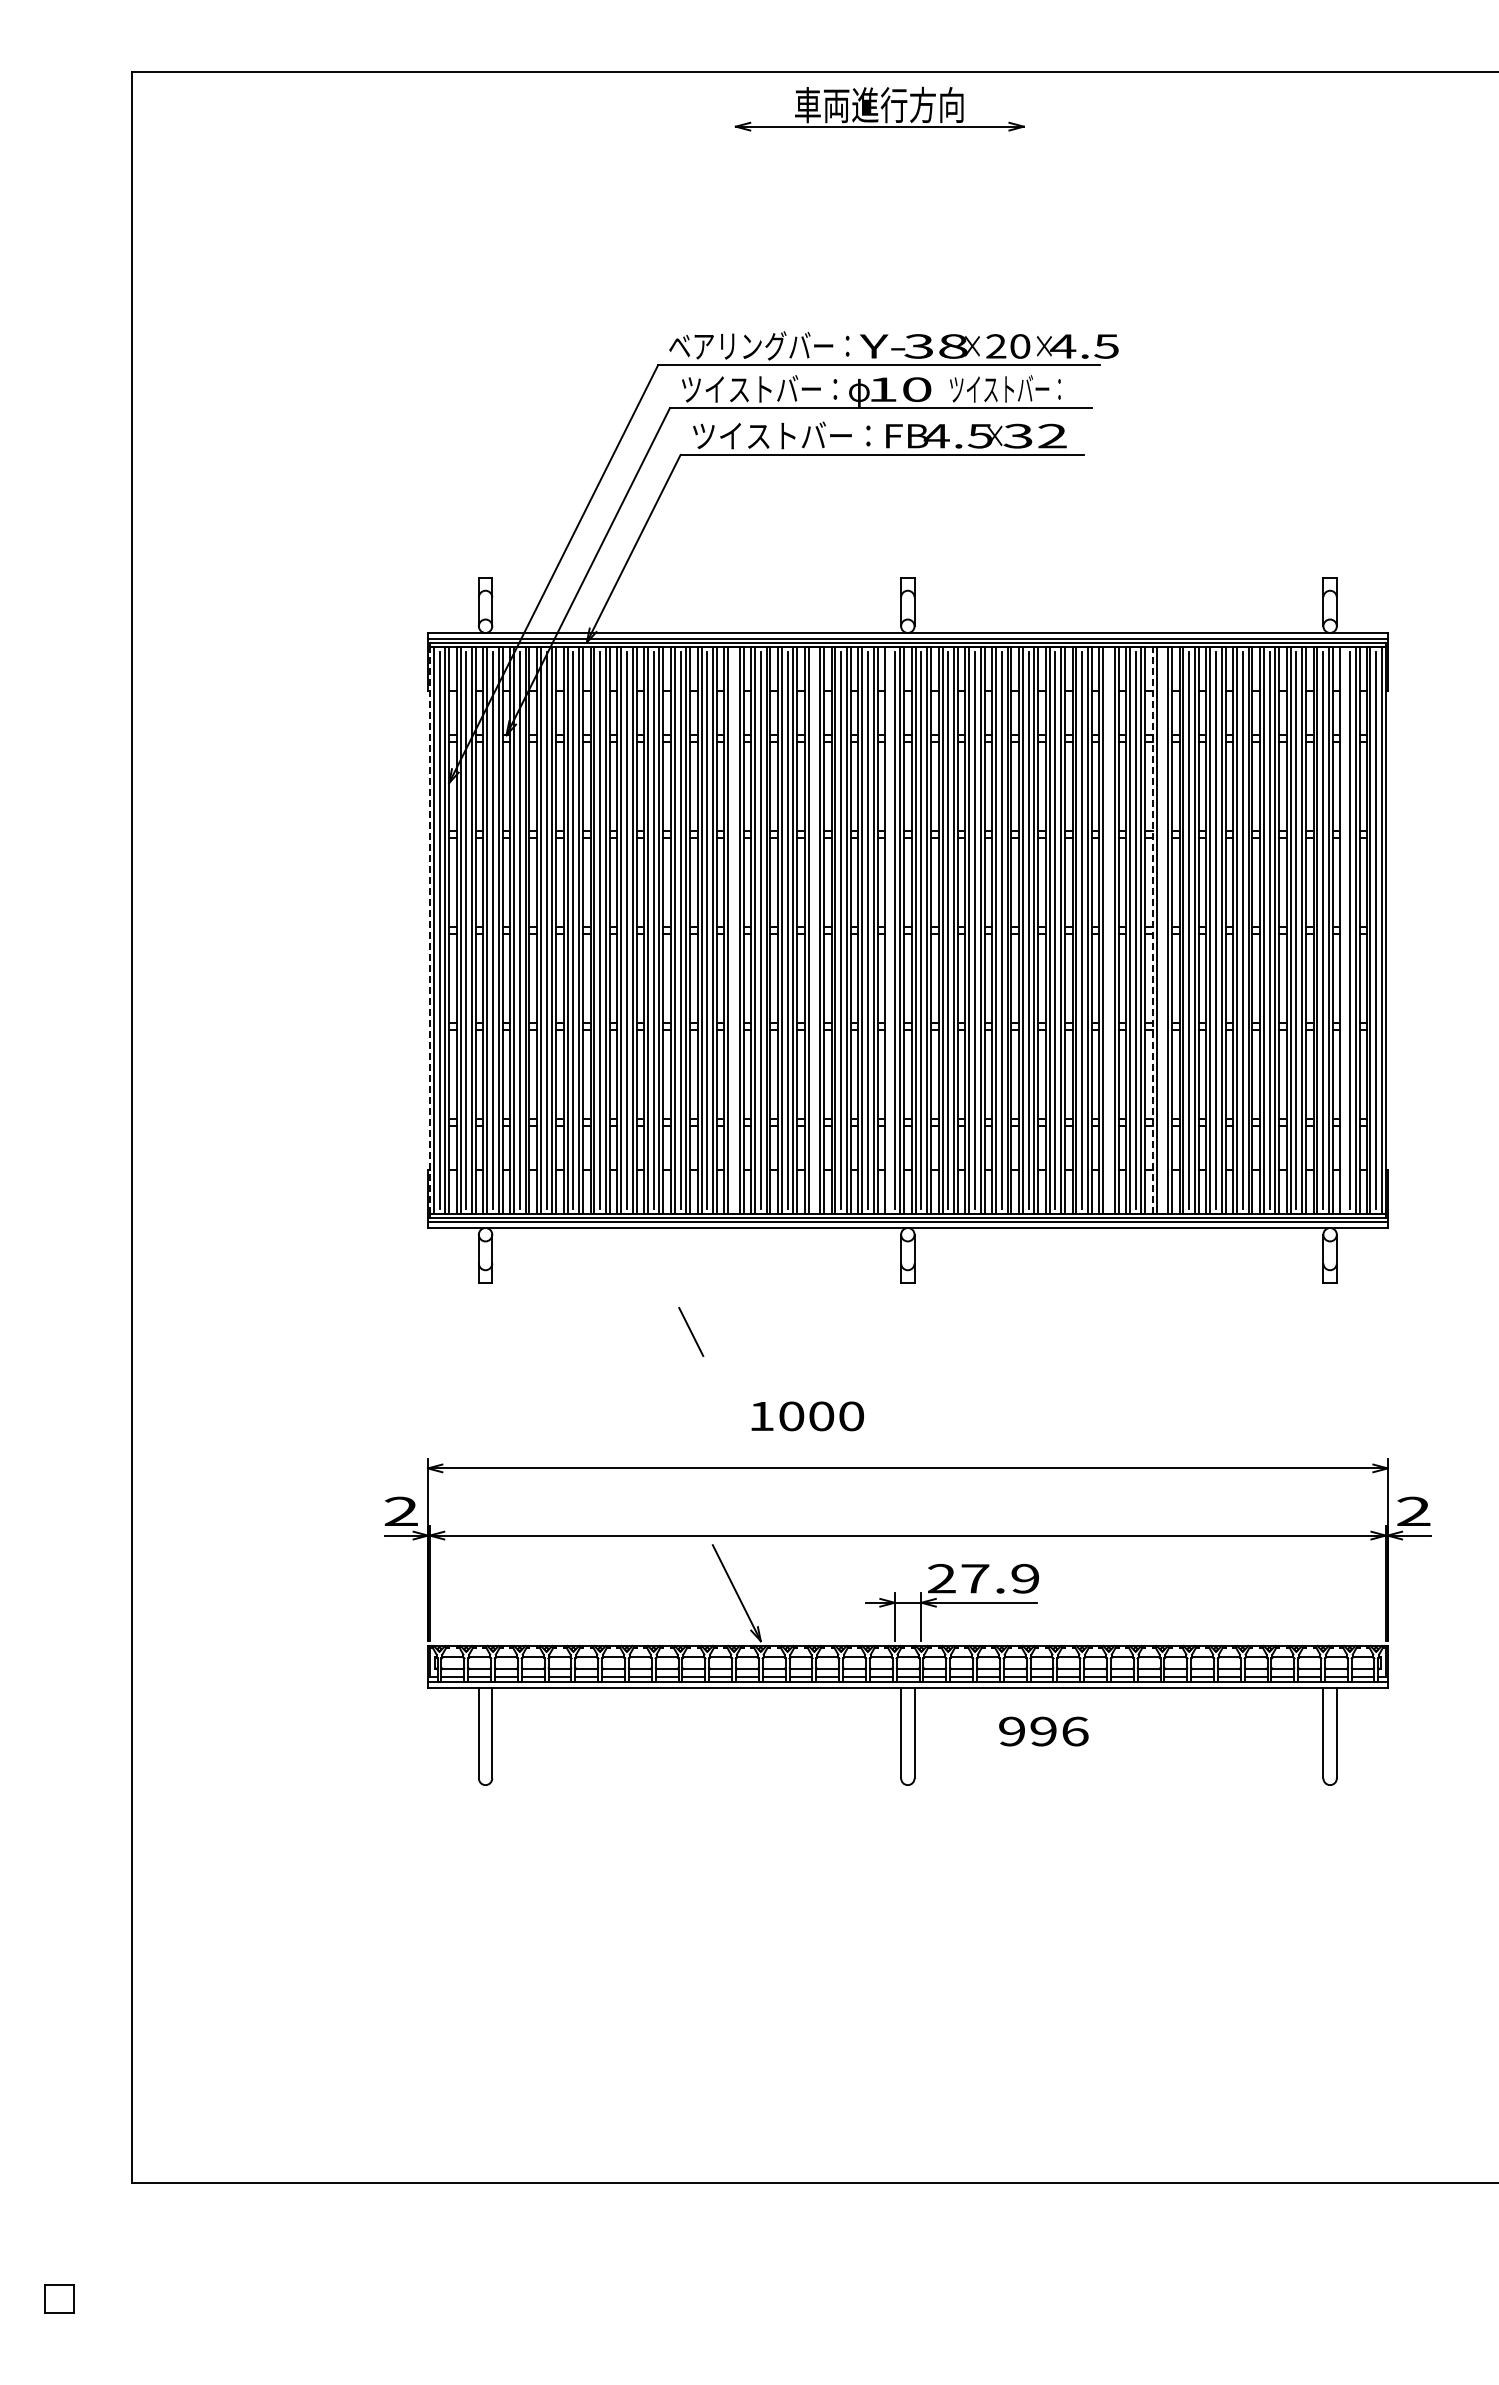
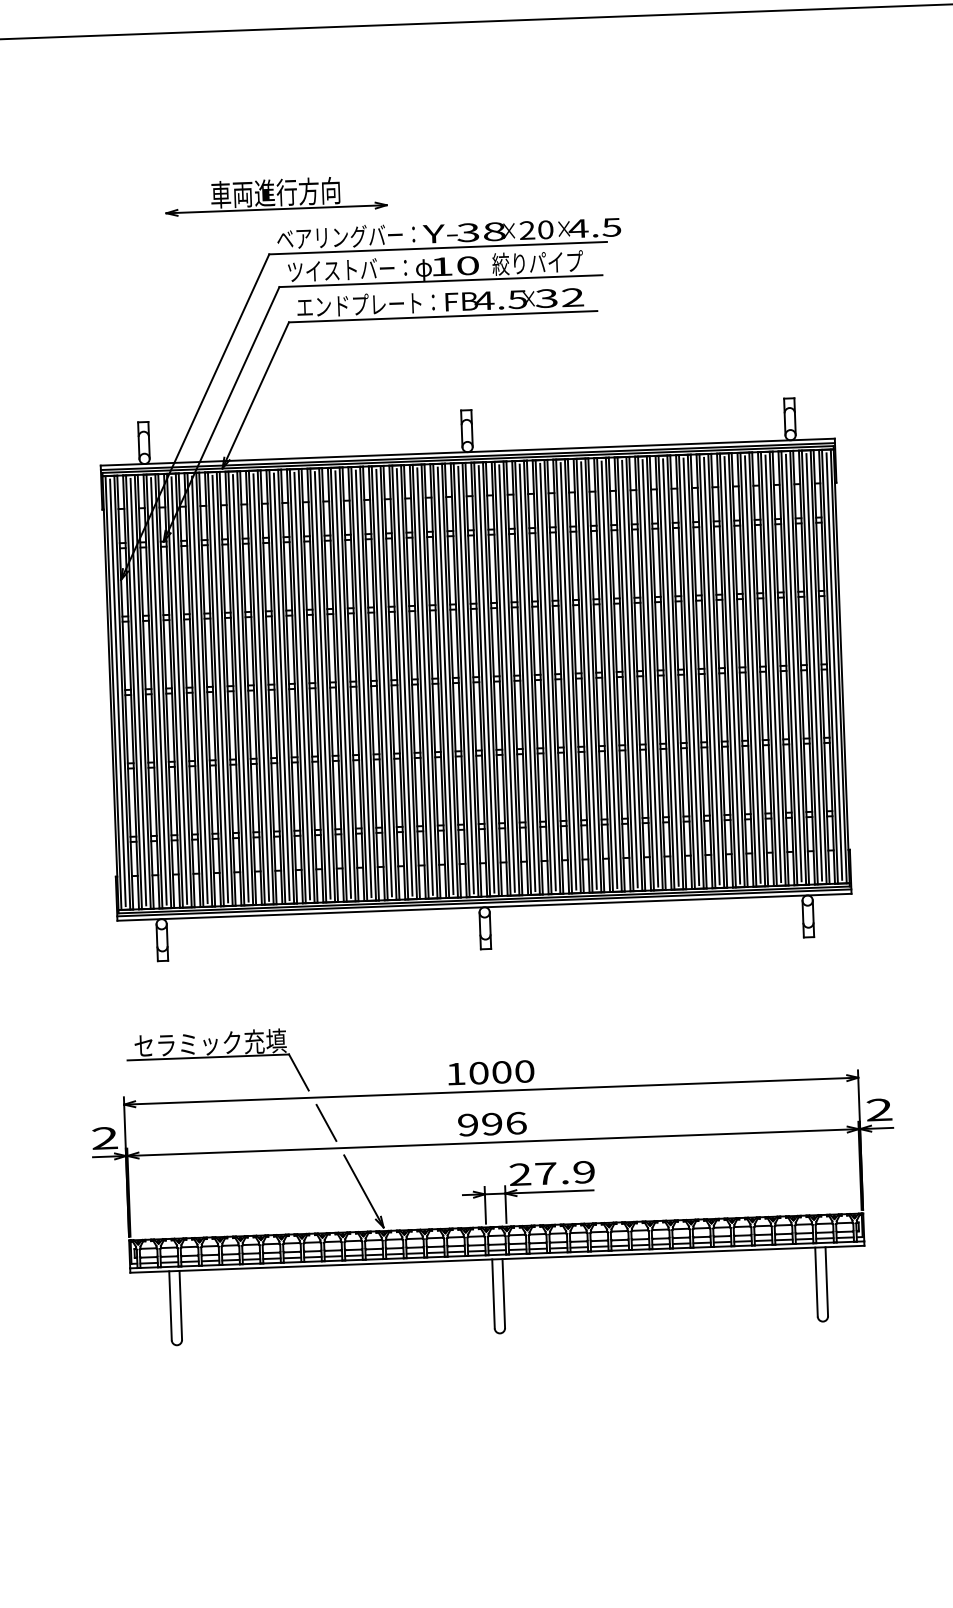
part: (879, 108) -> (275, 195), moved
text: (1008, 389) -> (537, 263), ツイストバー： -> 絞りパイプ
text: (781, 435) -> (365, 304), ツイストバー： -> エンドプレート：
line: (429, 930) -> (110, 693), dashed -> solid
line: (734, 930) -> (343, 684), added
line: (814, 930) -> (404, 682), added
line: (888, 930) -> (461, 680), added
line: (1108, 930) -> (629, 674), added
line: (1152, 930) -> (663, 672), dashed -> solid
line: (1162, 930) -> (670, 672), added
line: (1344, 930) -> (810, 667), added
line: (691, 1331) -> (326, 1122), moved
text: (807, 1416) -> (491, 1072), moved
part: (552, 1417) -> (217, 1062), added
text: (1043, 1731) -> (492, 1124), moved

